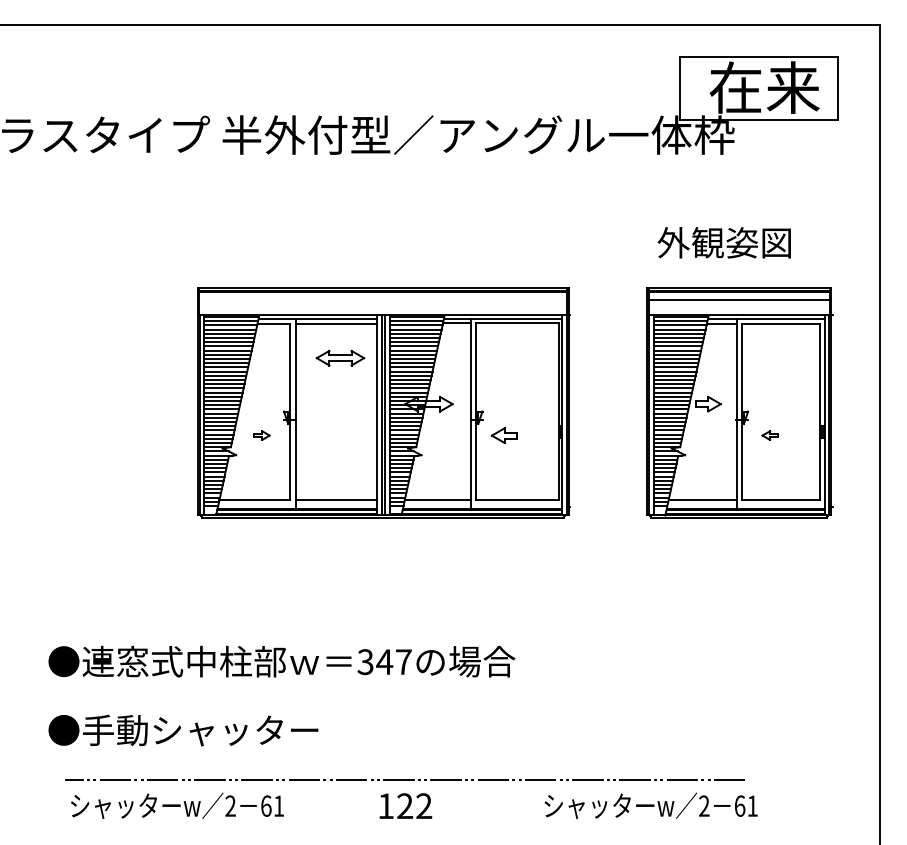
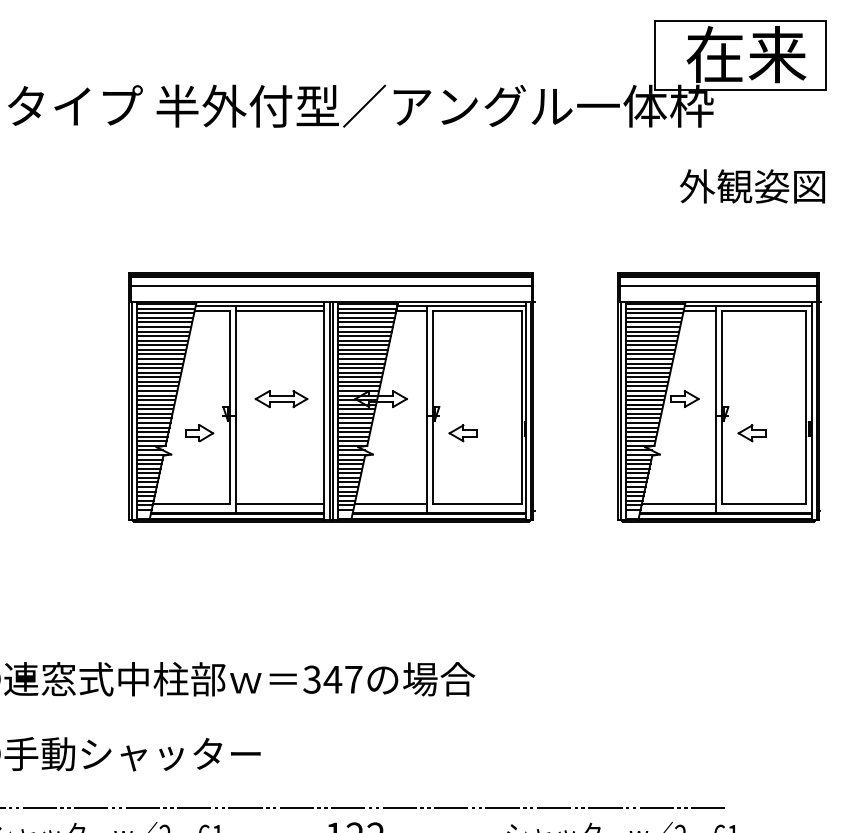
text: (723, 242) -> (751, 186), moved
line: (383, 300) -> (331, 286), added
part: (340, 357) -> (281, 398), moved
part: (261, 435) -> (198, 433), size x1.67
part: (769, 435) -> (751, 433), size x1.67

